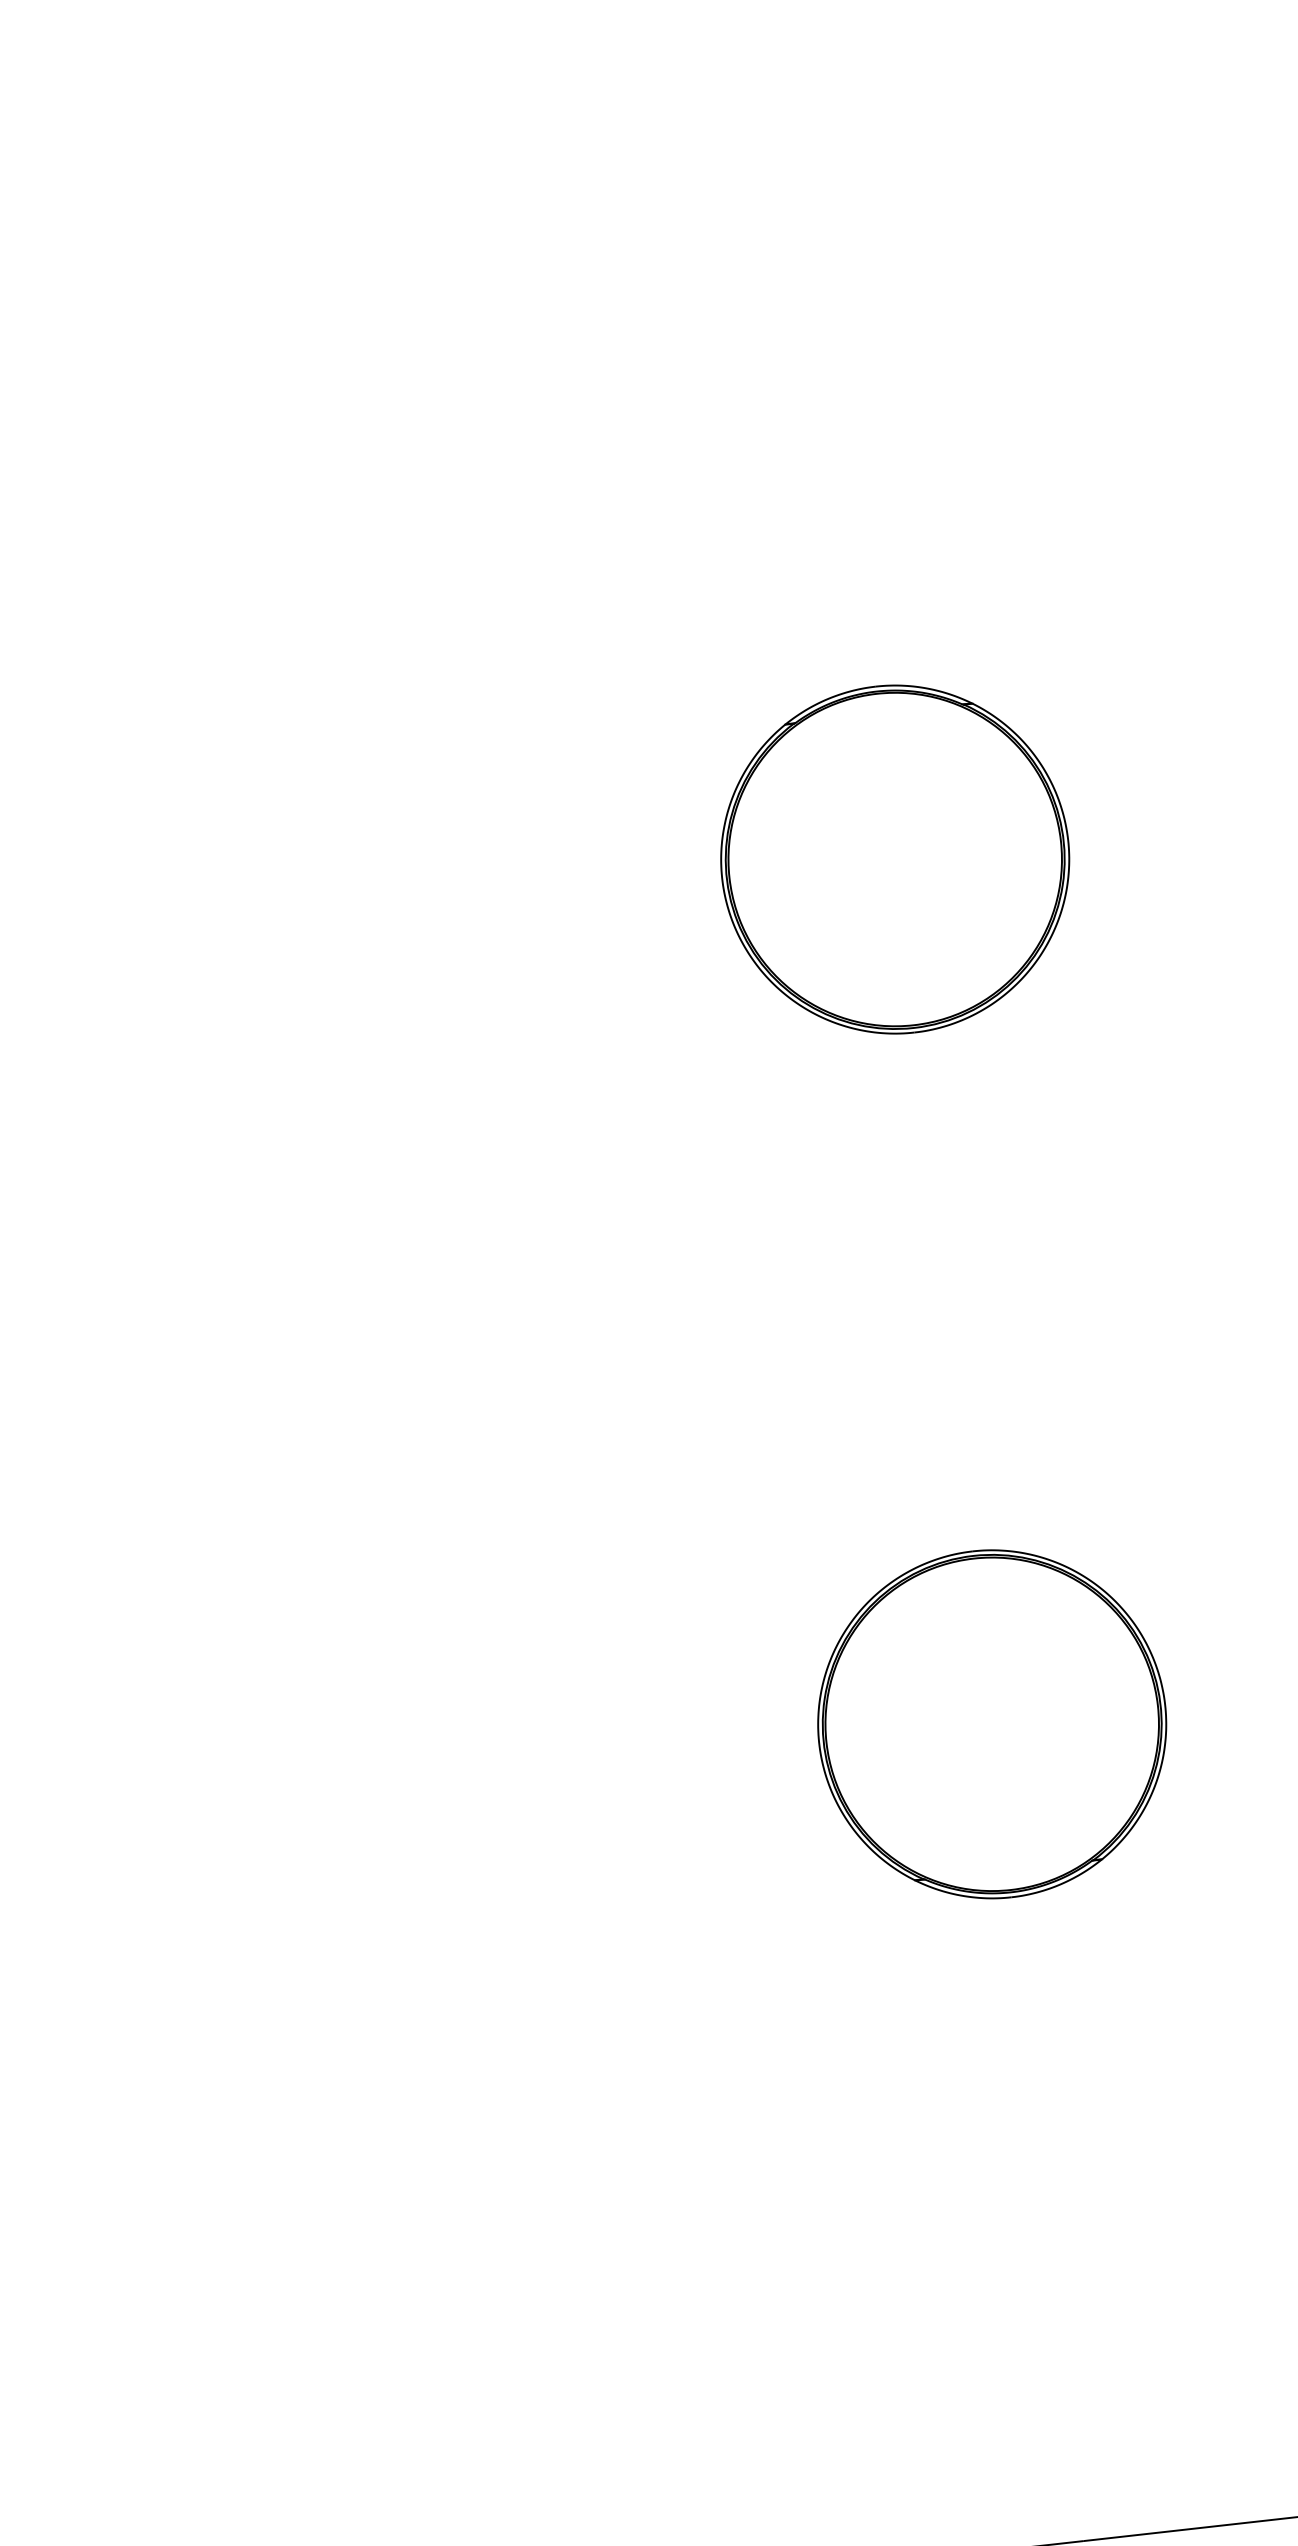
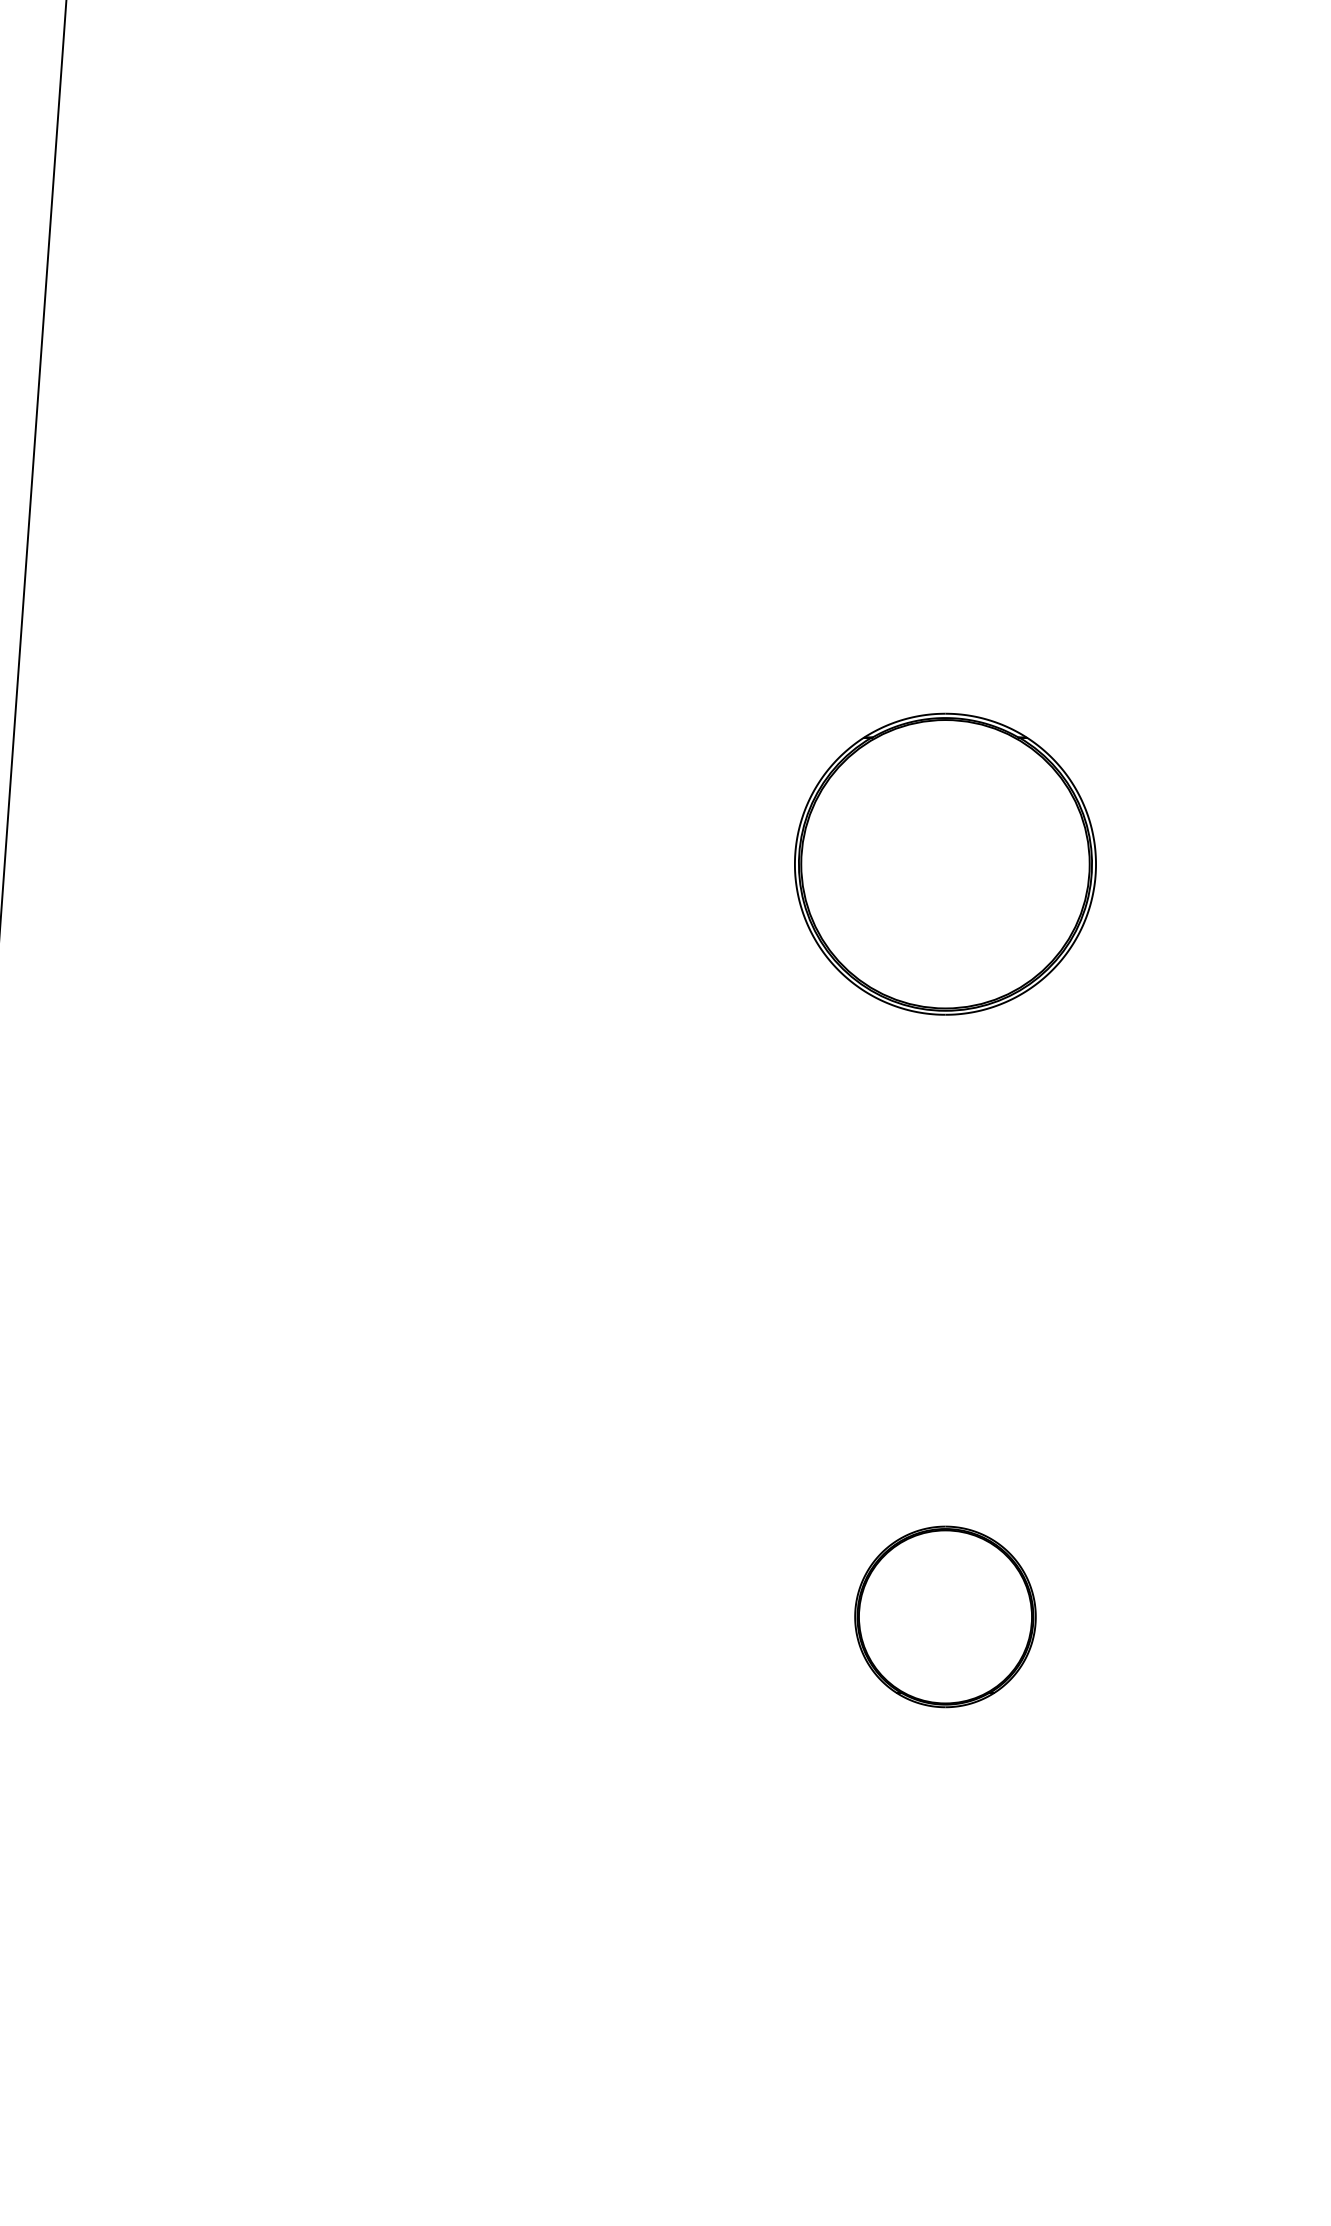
part: (992, 1723) -> (945, 1616), size x0.6

